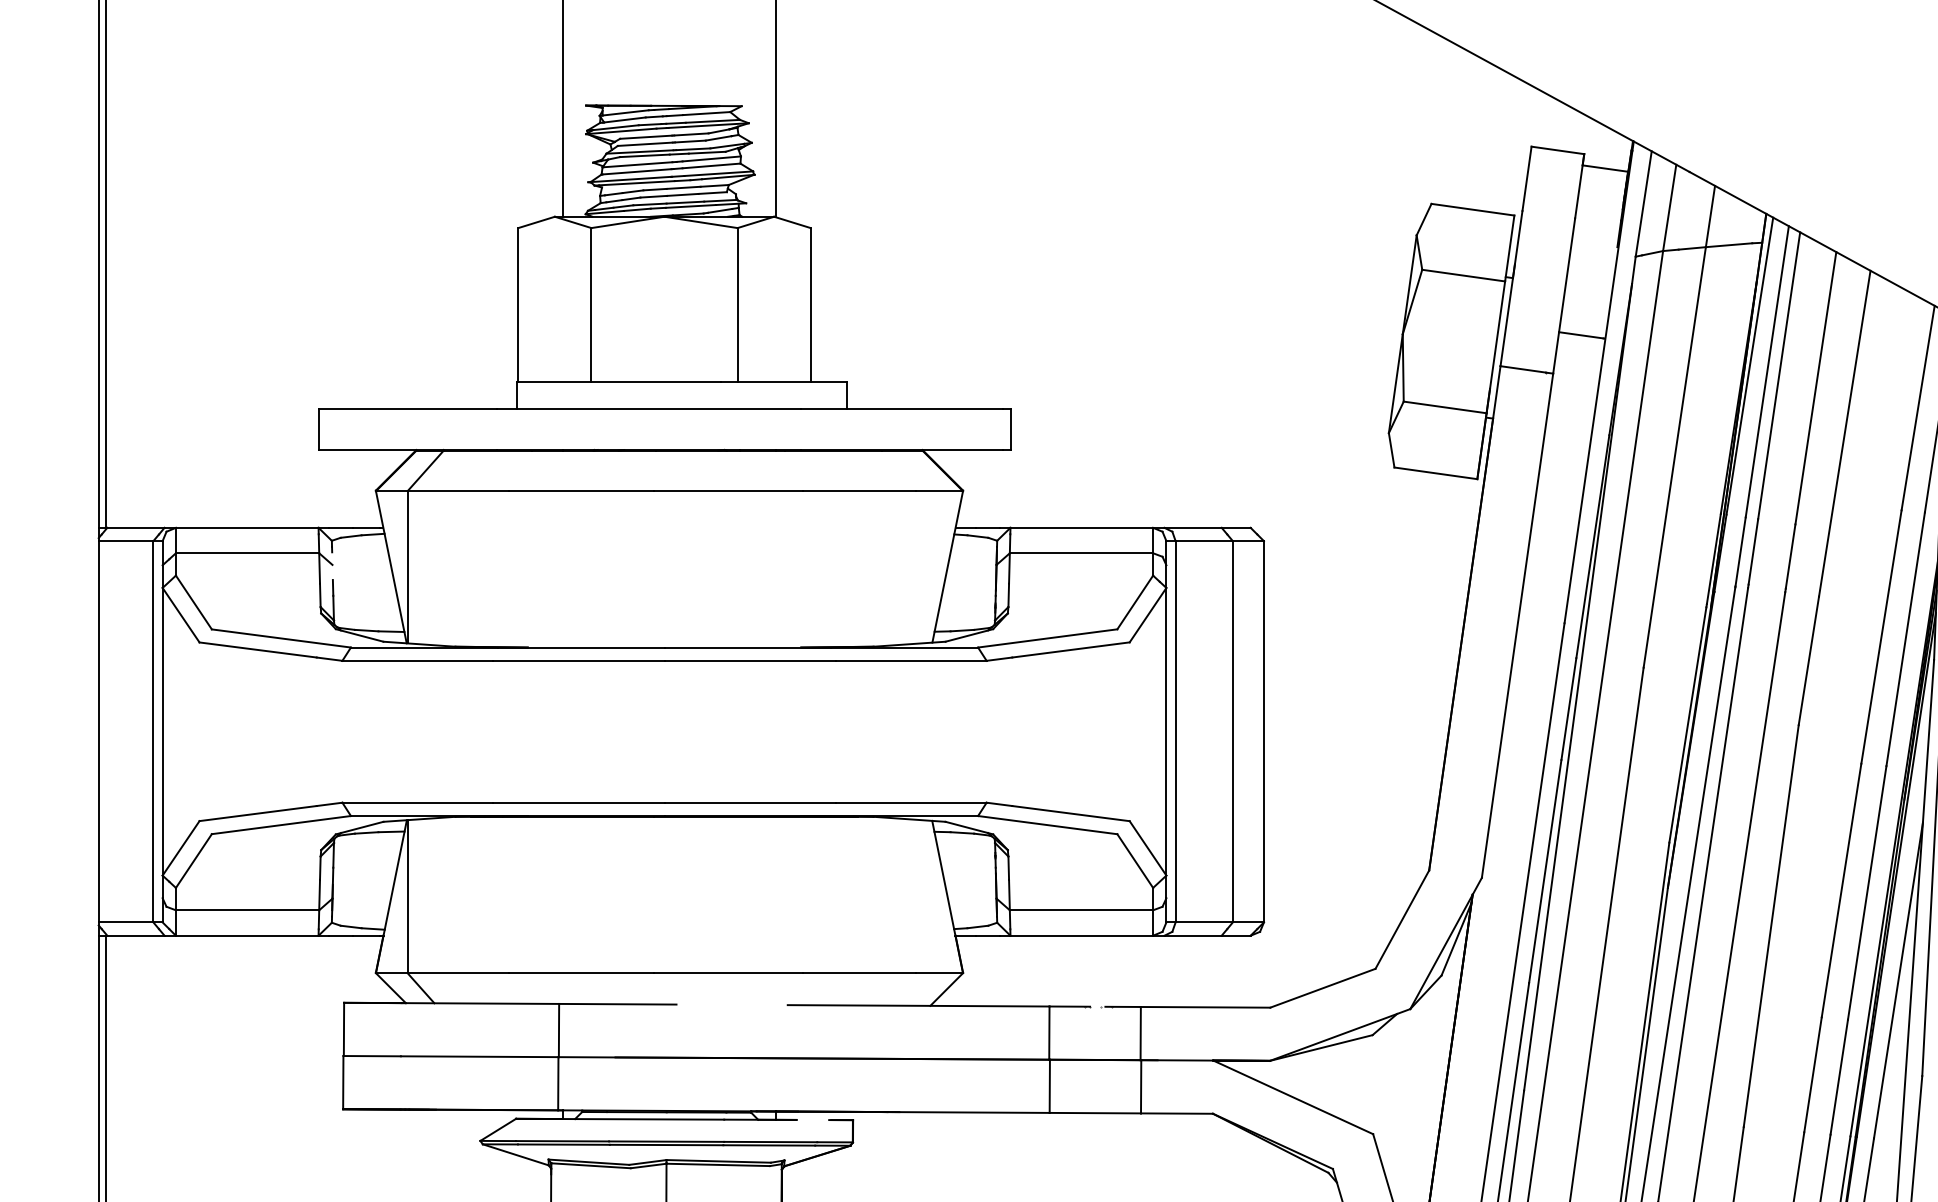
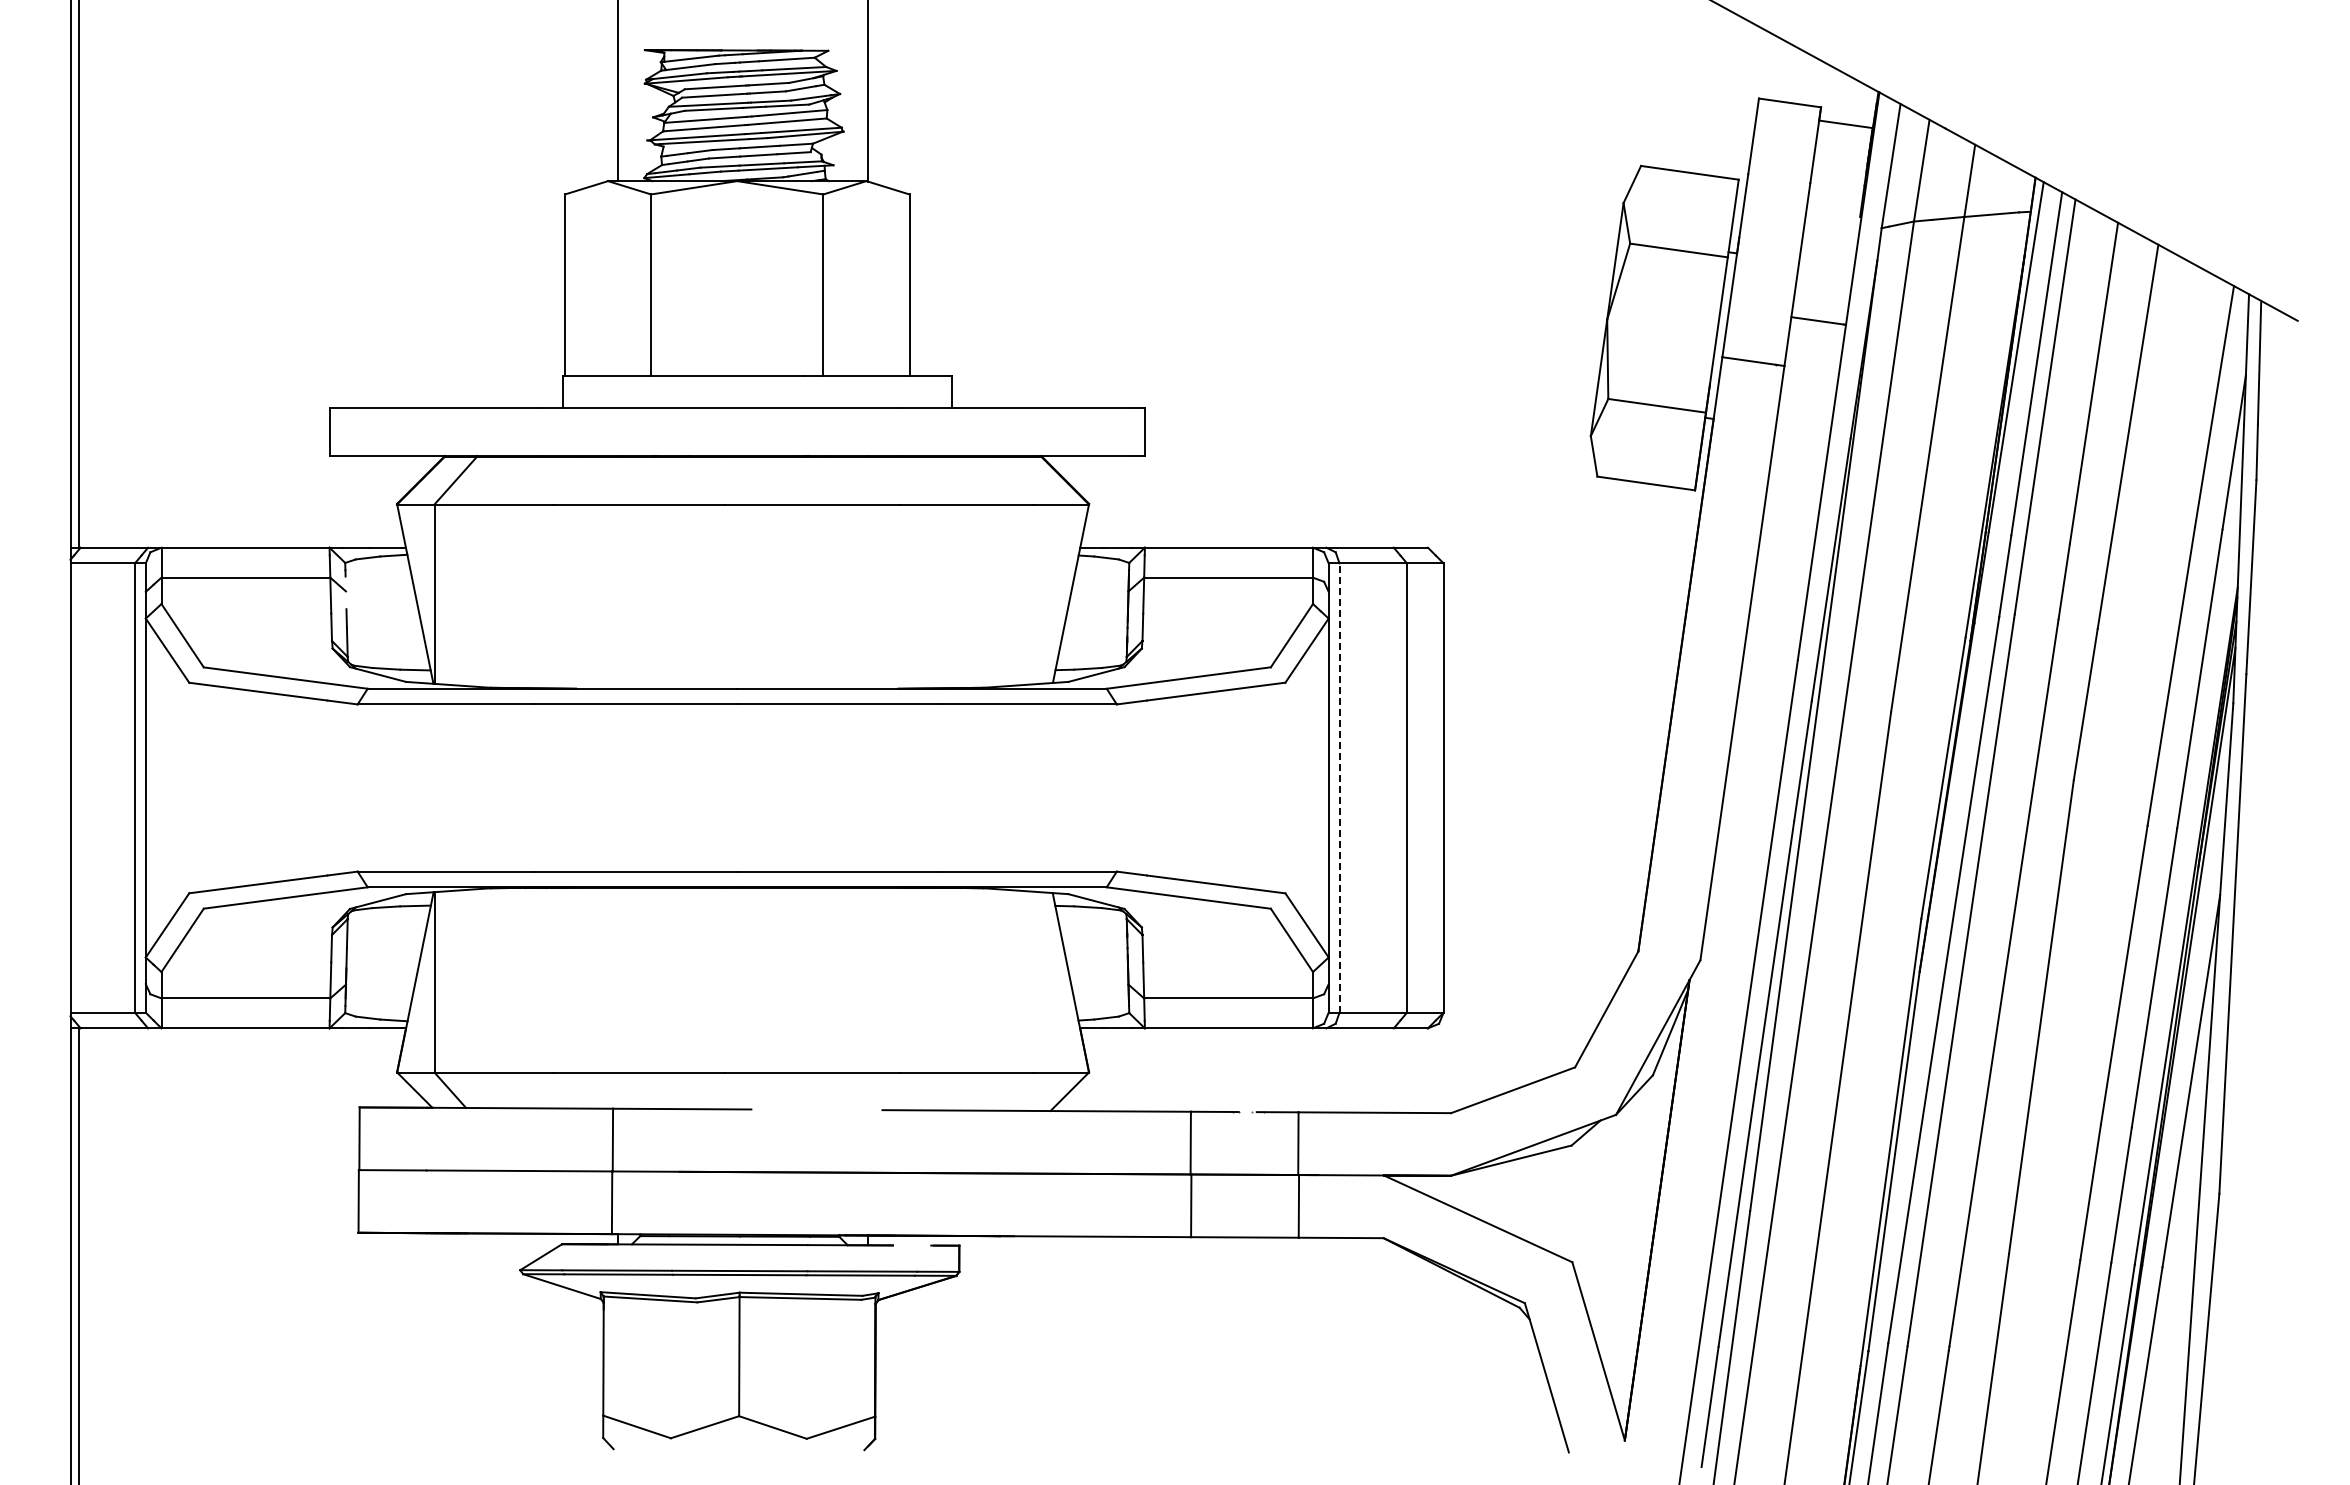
line: (1175, 732) -> (1339, 788), solid -> dashed

